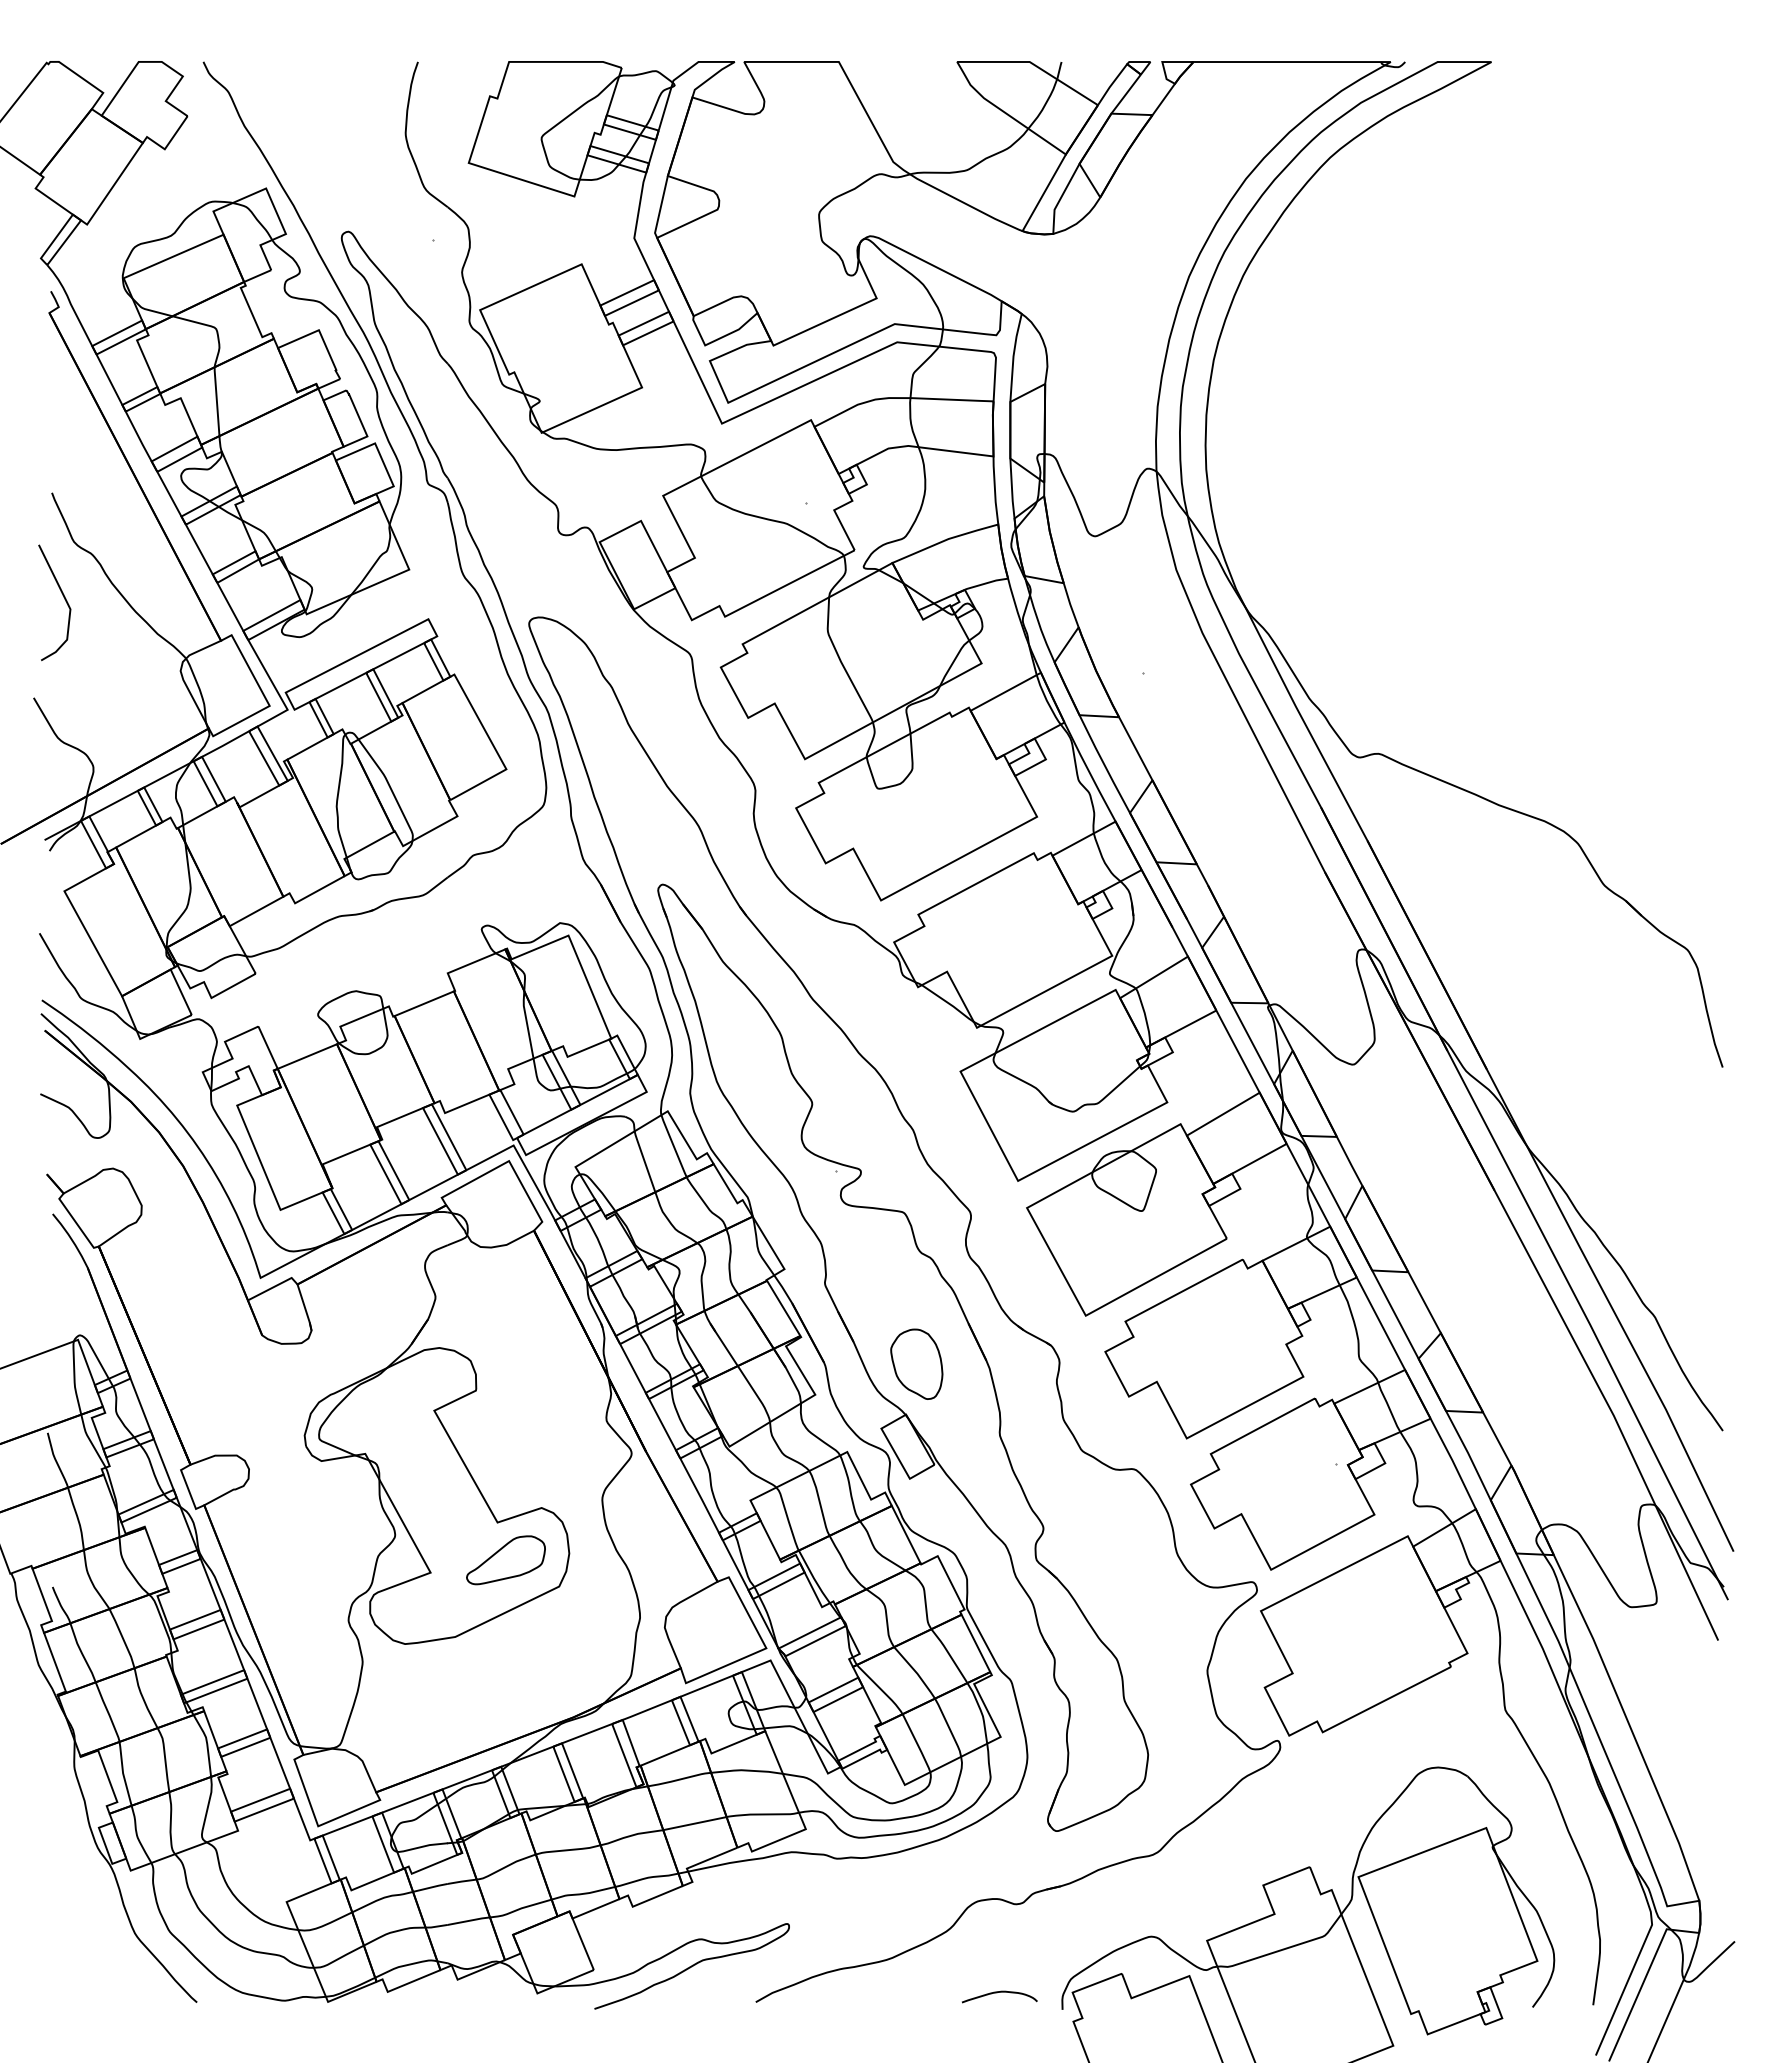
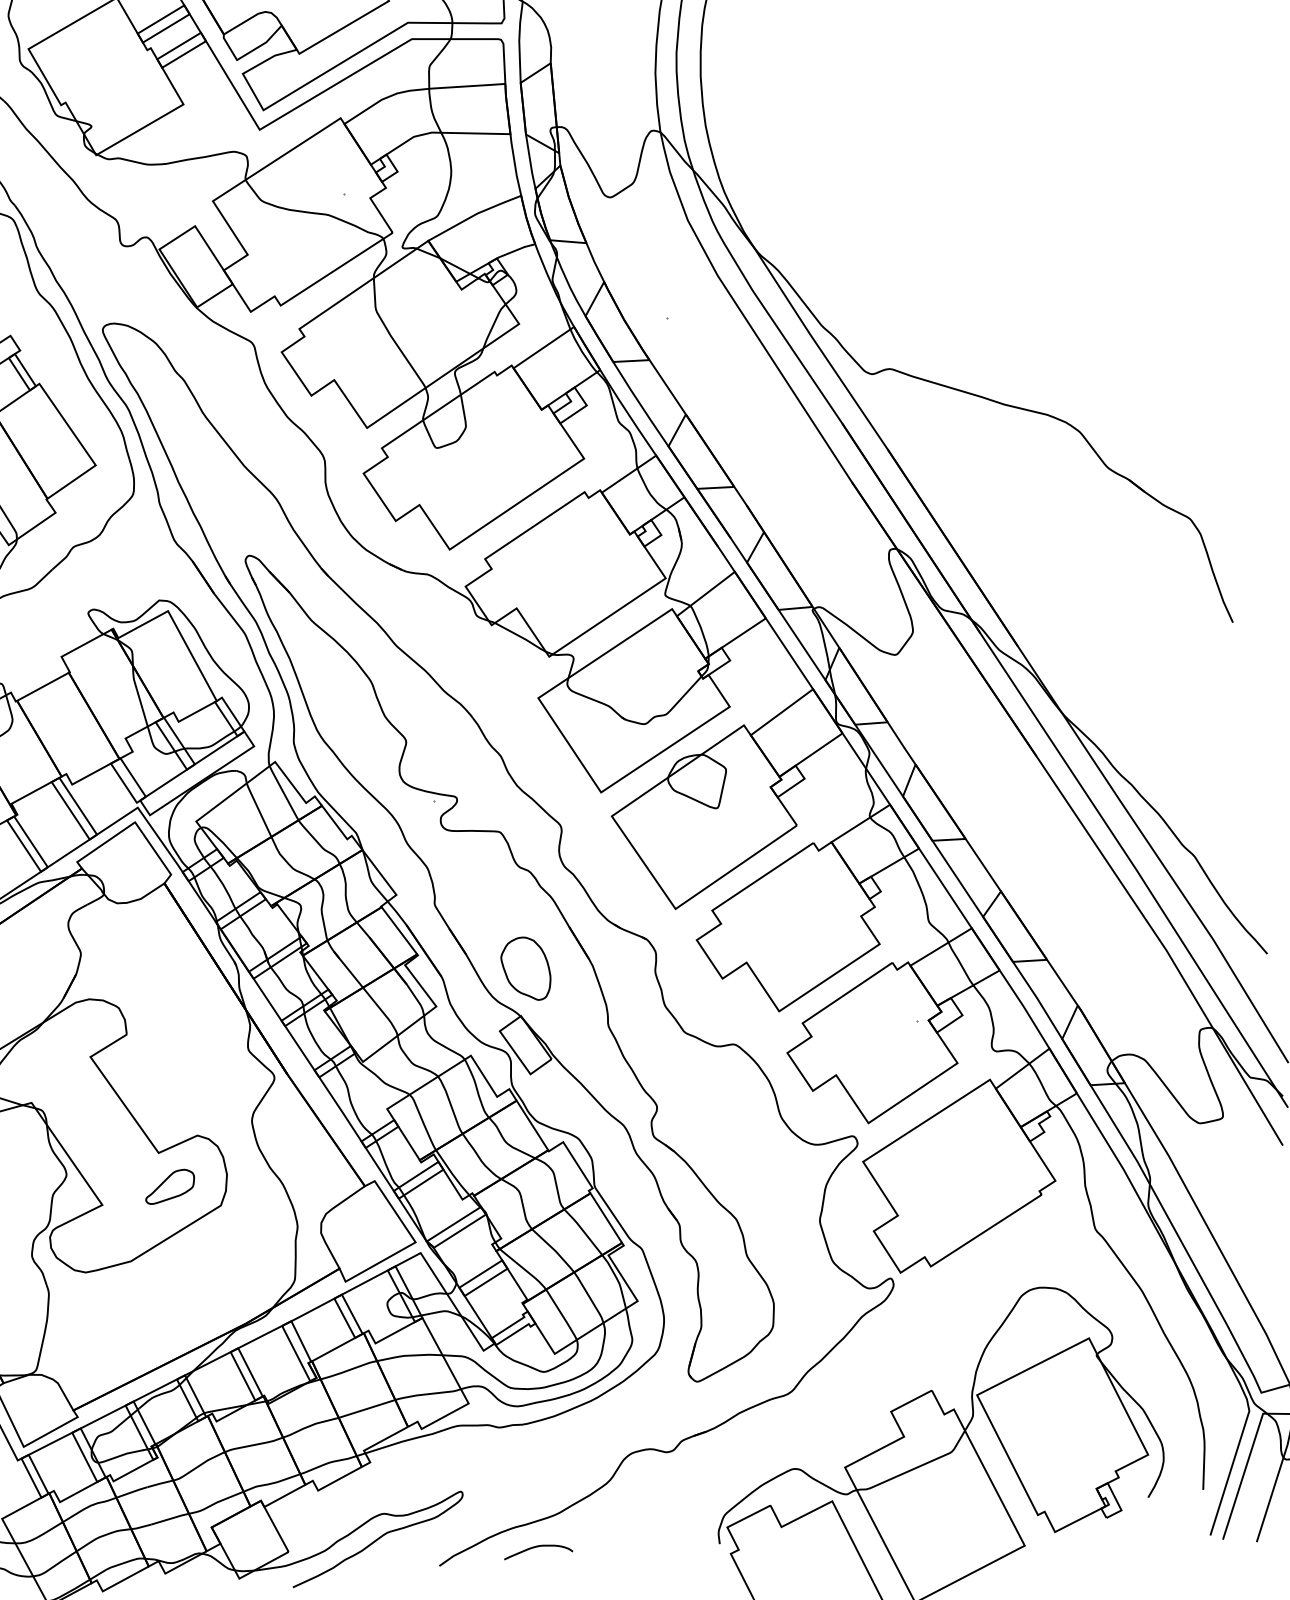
part: (505, 1560) -> (169, 1186), size x0.7
curve: (997, 1993) -> (535, 1548), moved

